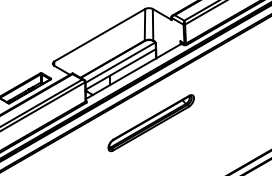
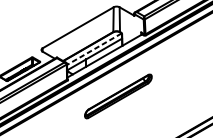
line: (120, 62) -> (94, 49), solid -> dashed

